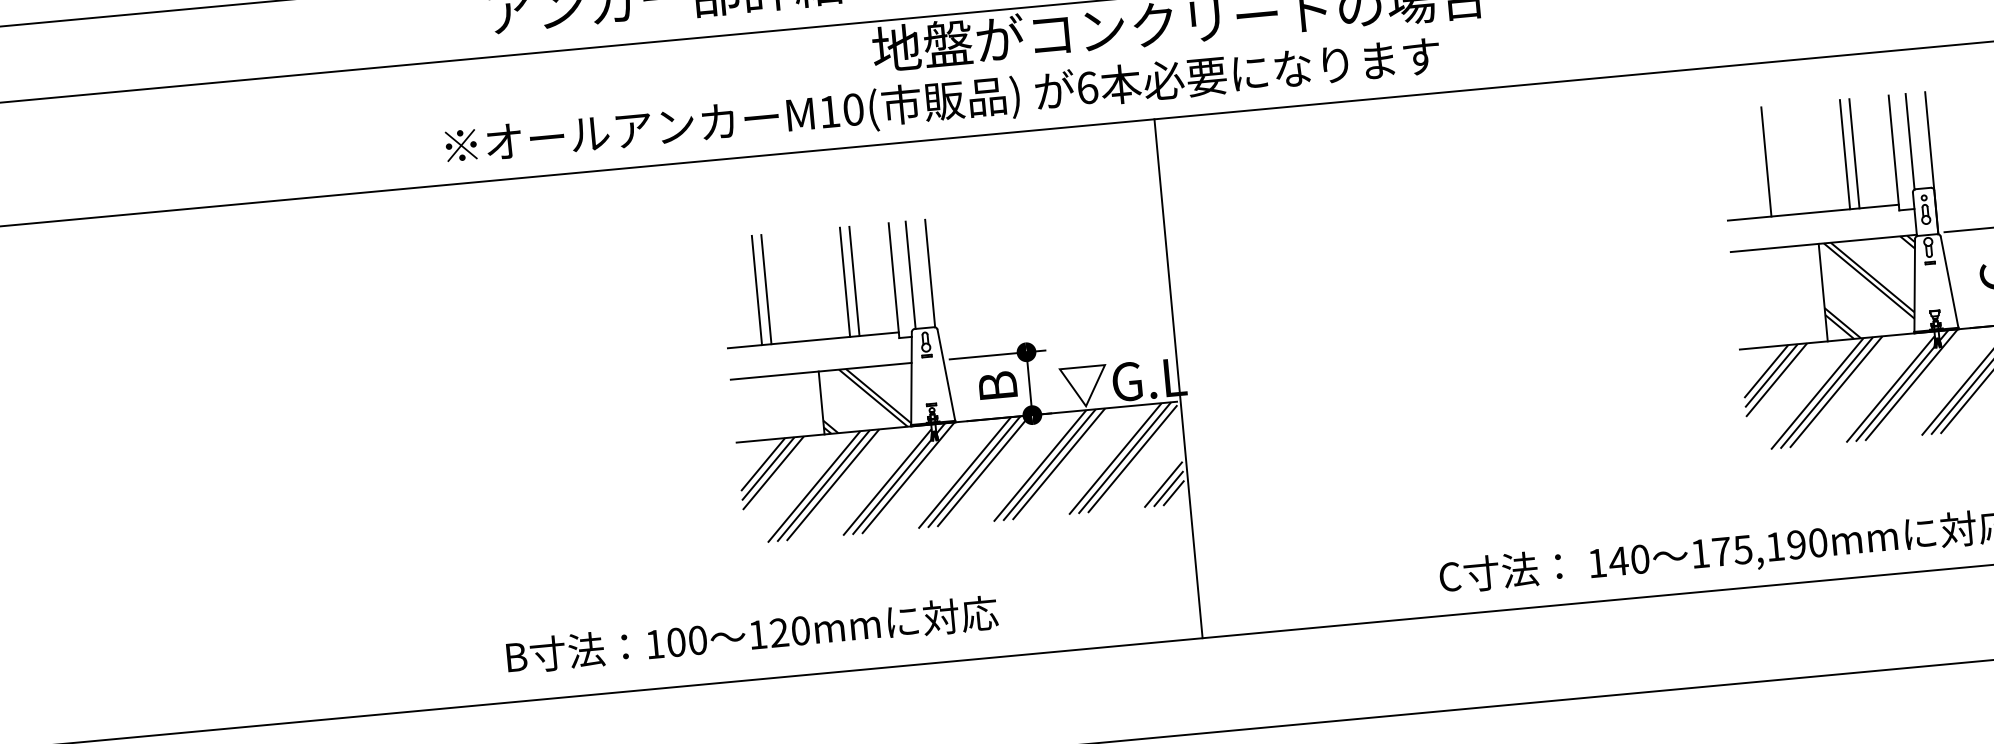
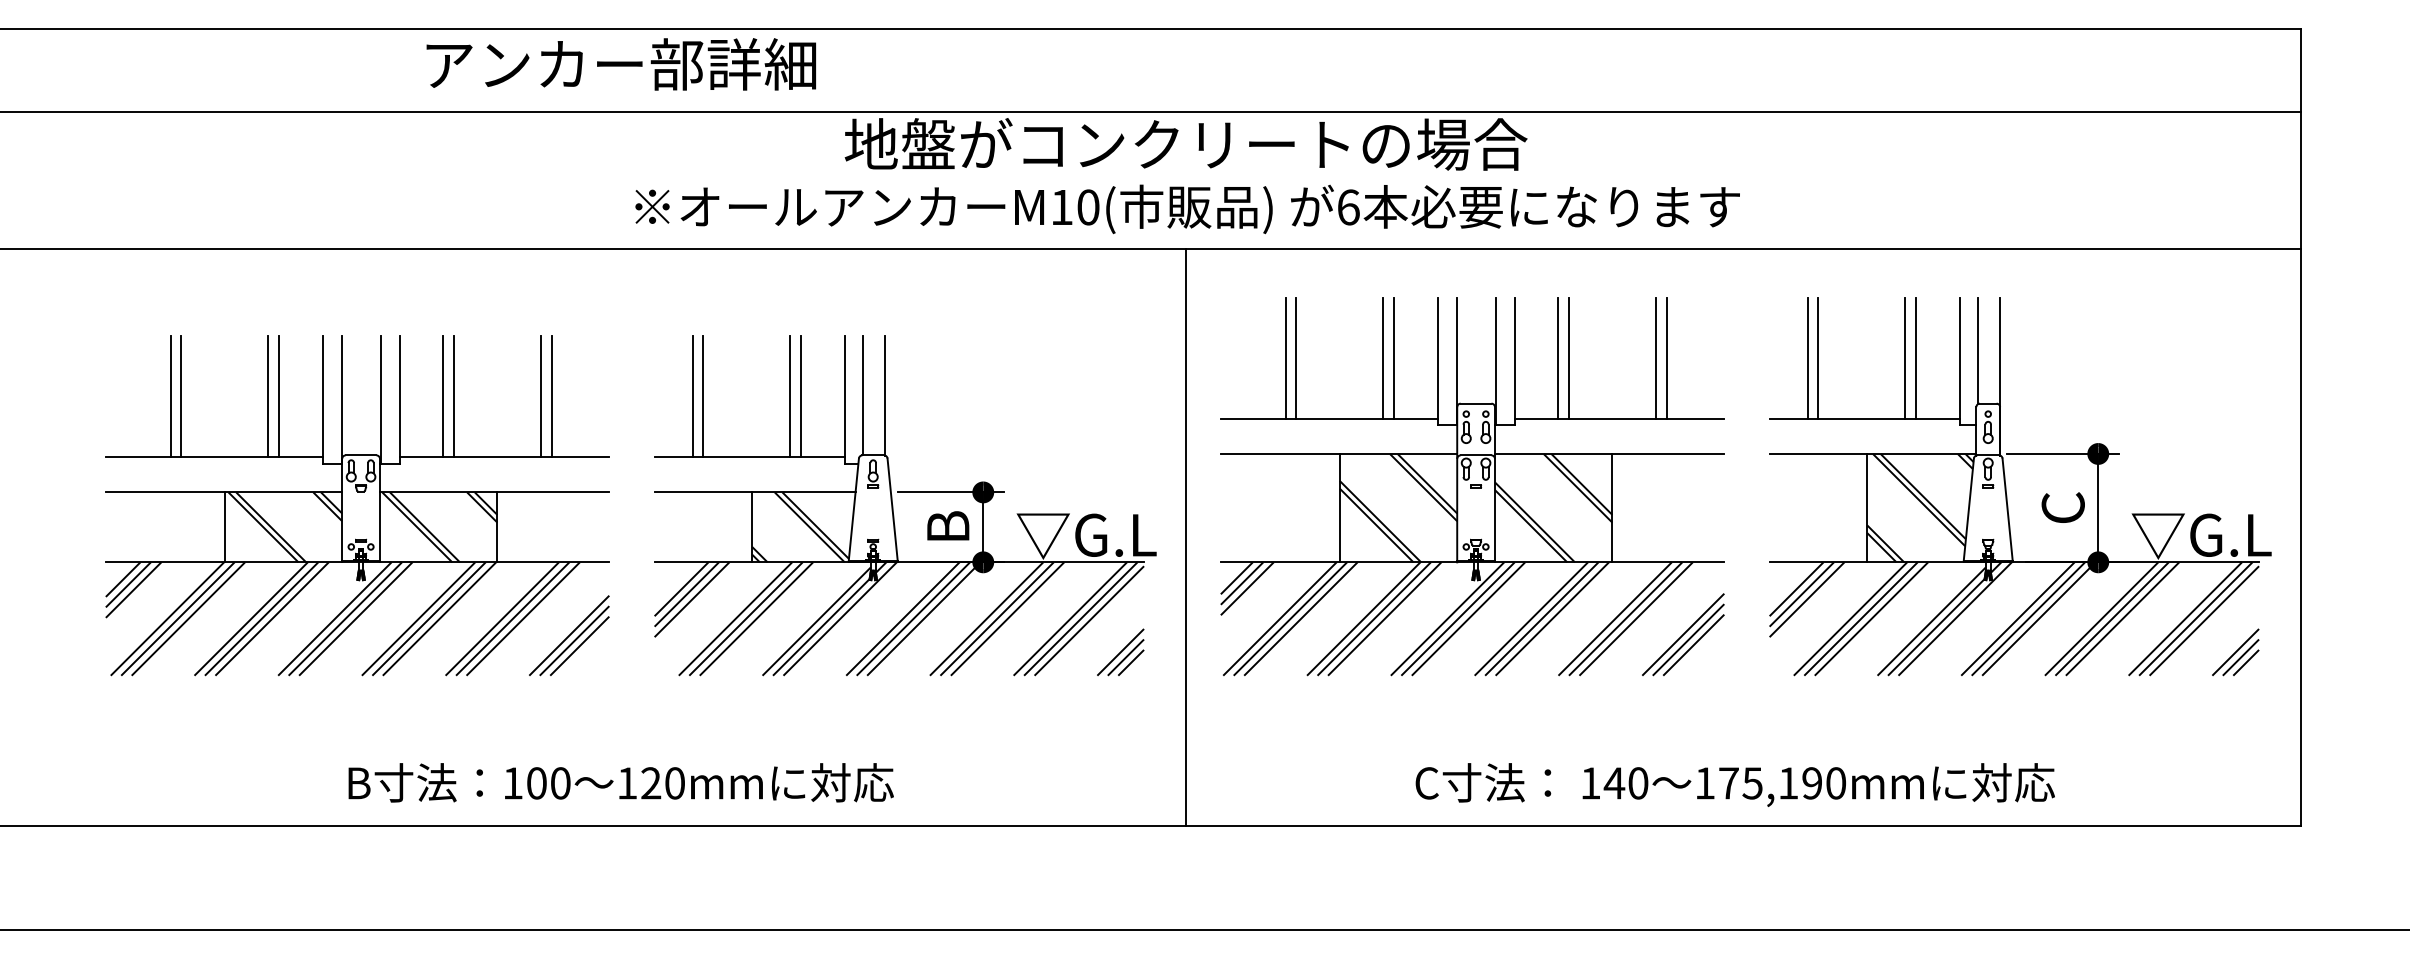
text: (942, 103) -> (1187, 209), moved
line: (1756, 162) -> (1807, 358), added
part: (1466, 306) -> (1472, 486), added
line: (1178, 378) -> (1186, 536), moved
part: (464, 416) -> (357, 505), added
text: (751, 634) -> (620, 782), moved

